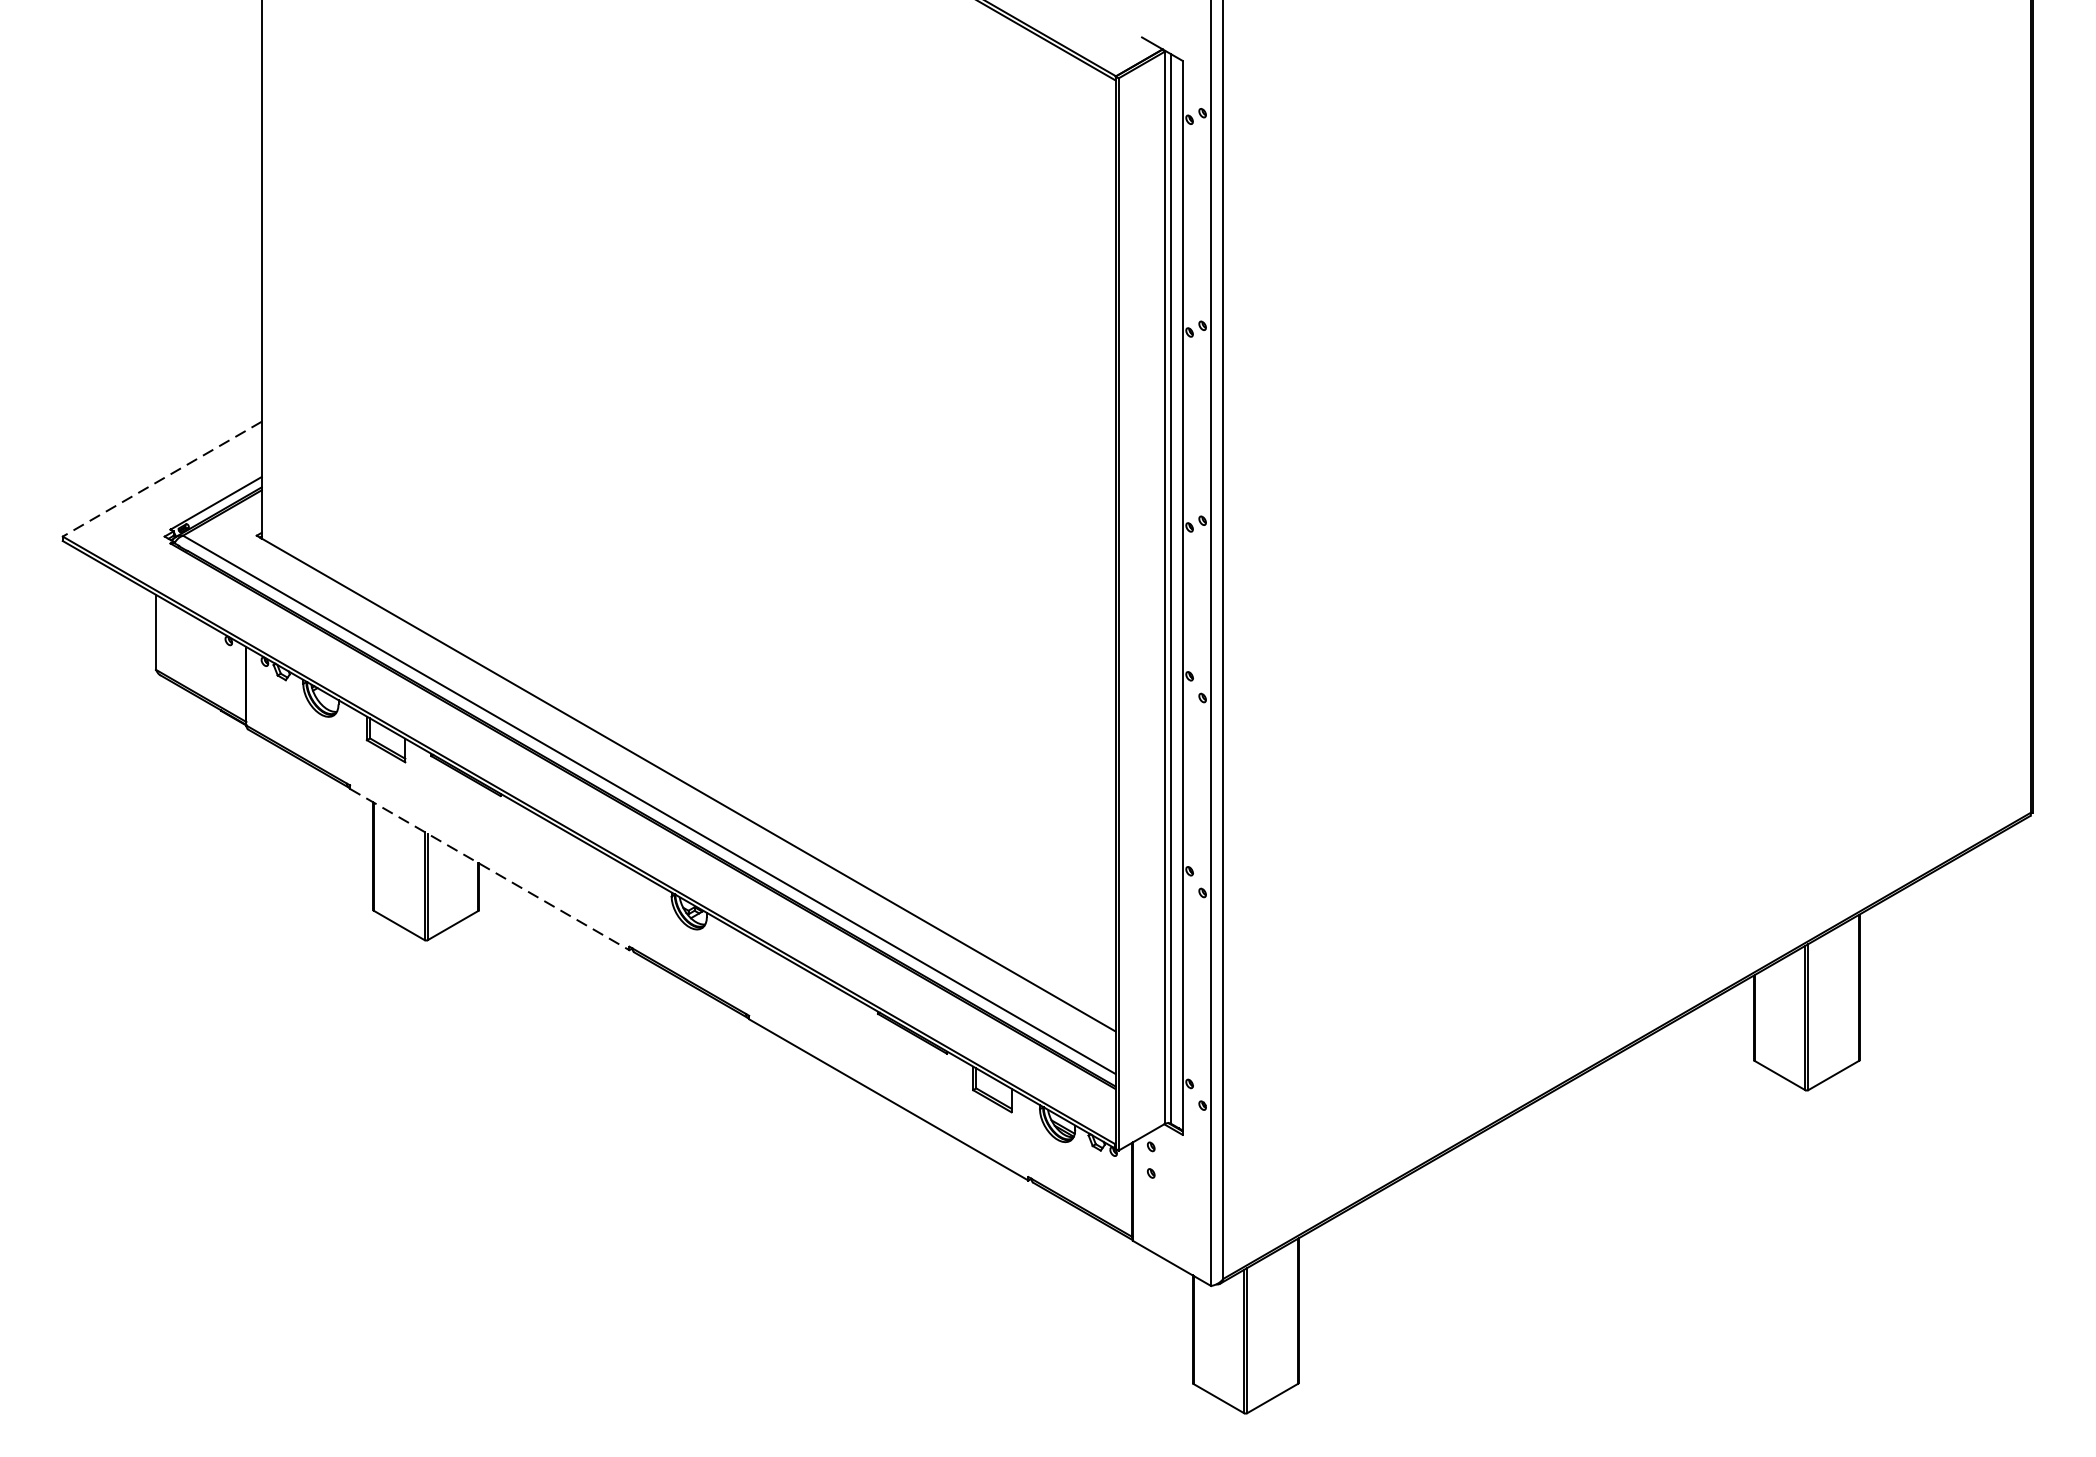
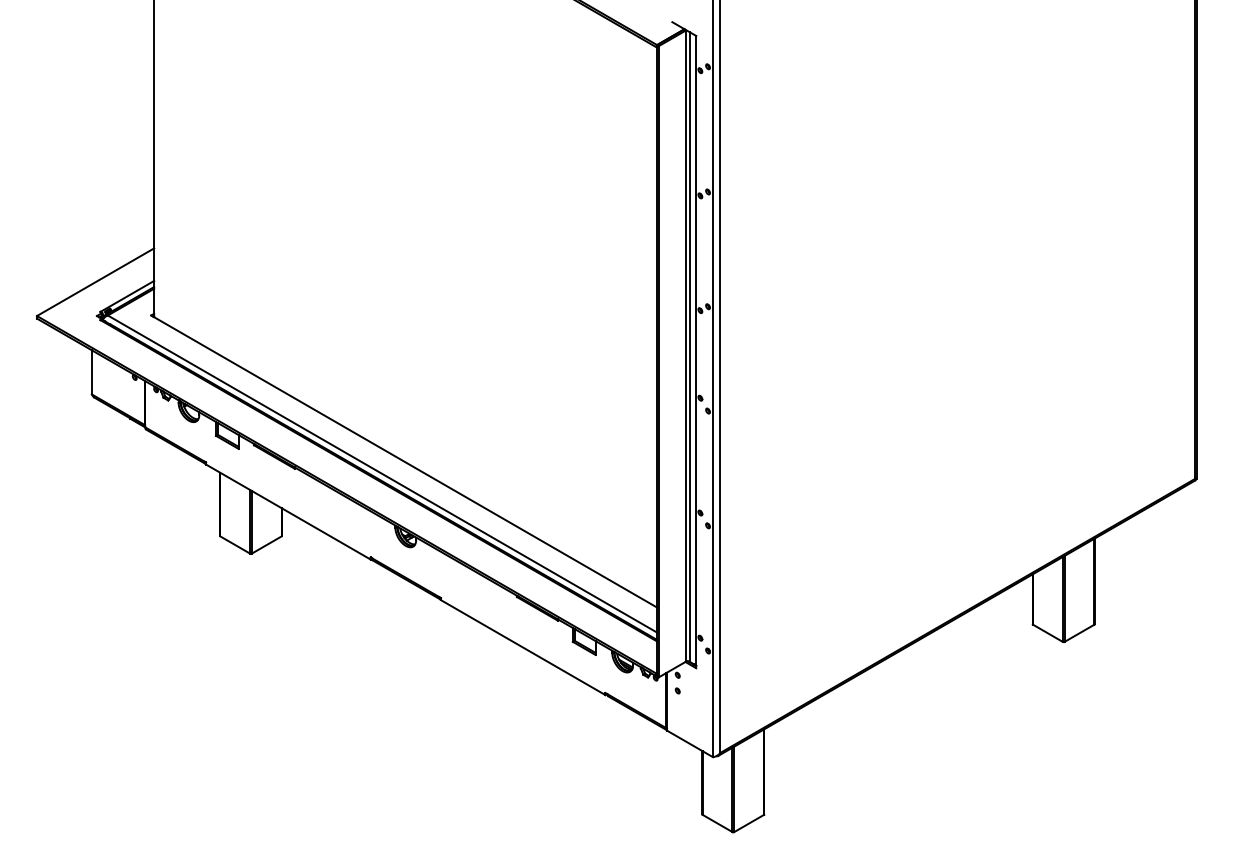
line: (162, 479) -> (95, 282), dashed -> solid
line: (489, 870) -> (288, 512), dashed -> solid

